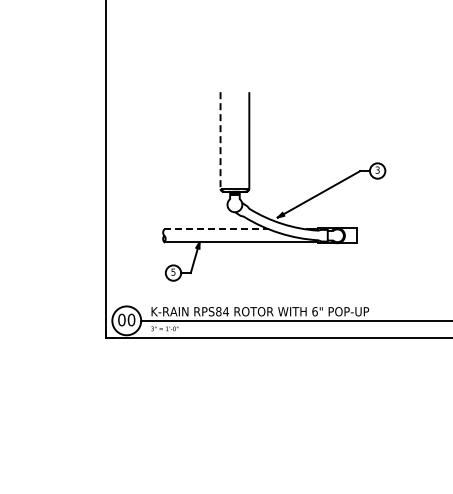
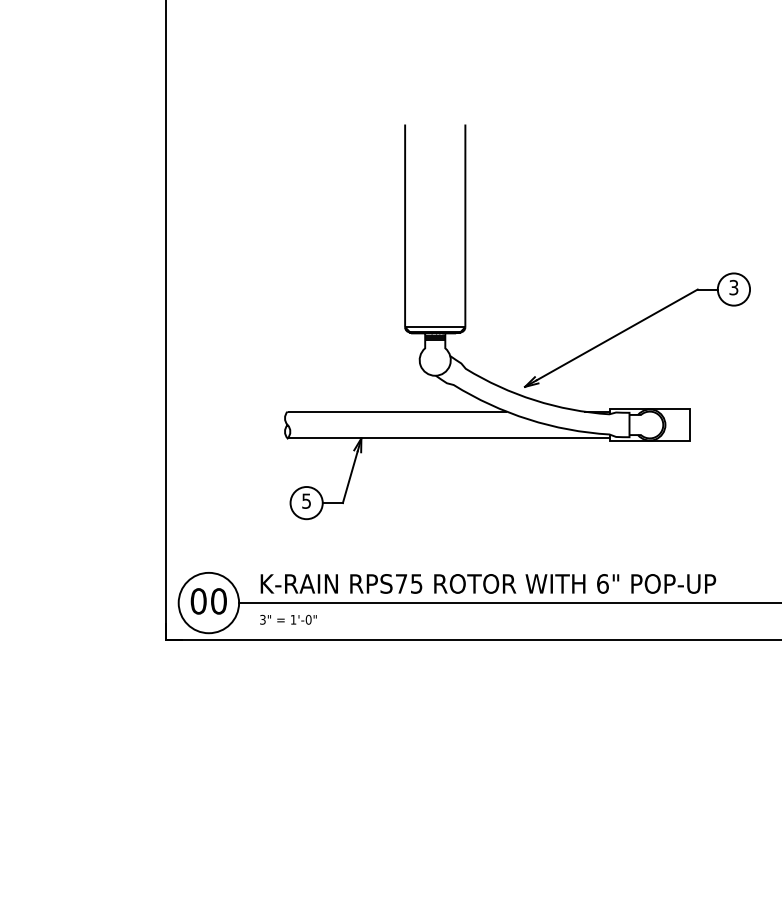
line: (220, 141) -> (405, 227), dashed -> solid
line: (217, 229) -> (398, 411), dashed -> solid
text: (222, 311) -> (409, 583), RPS84 -> RPS75

